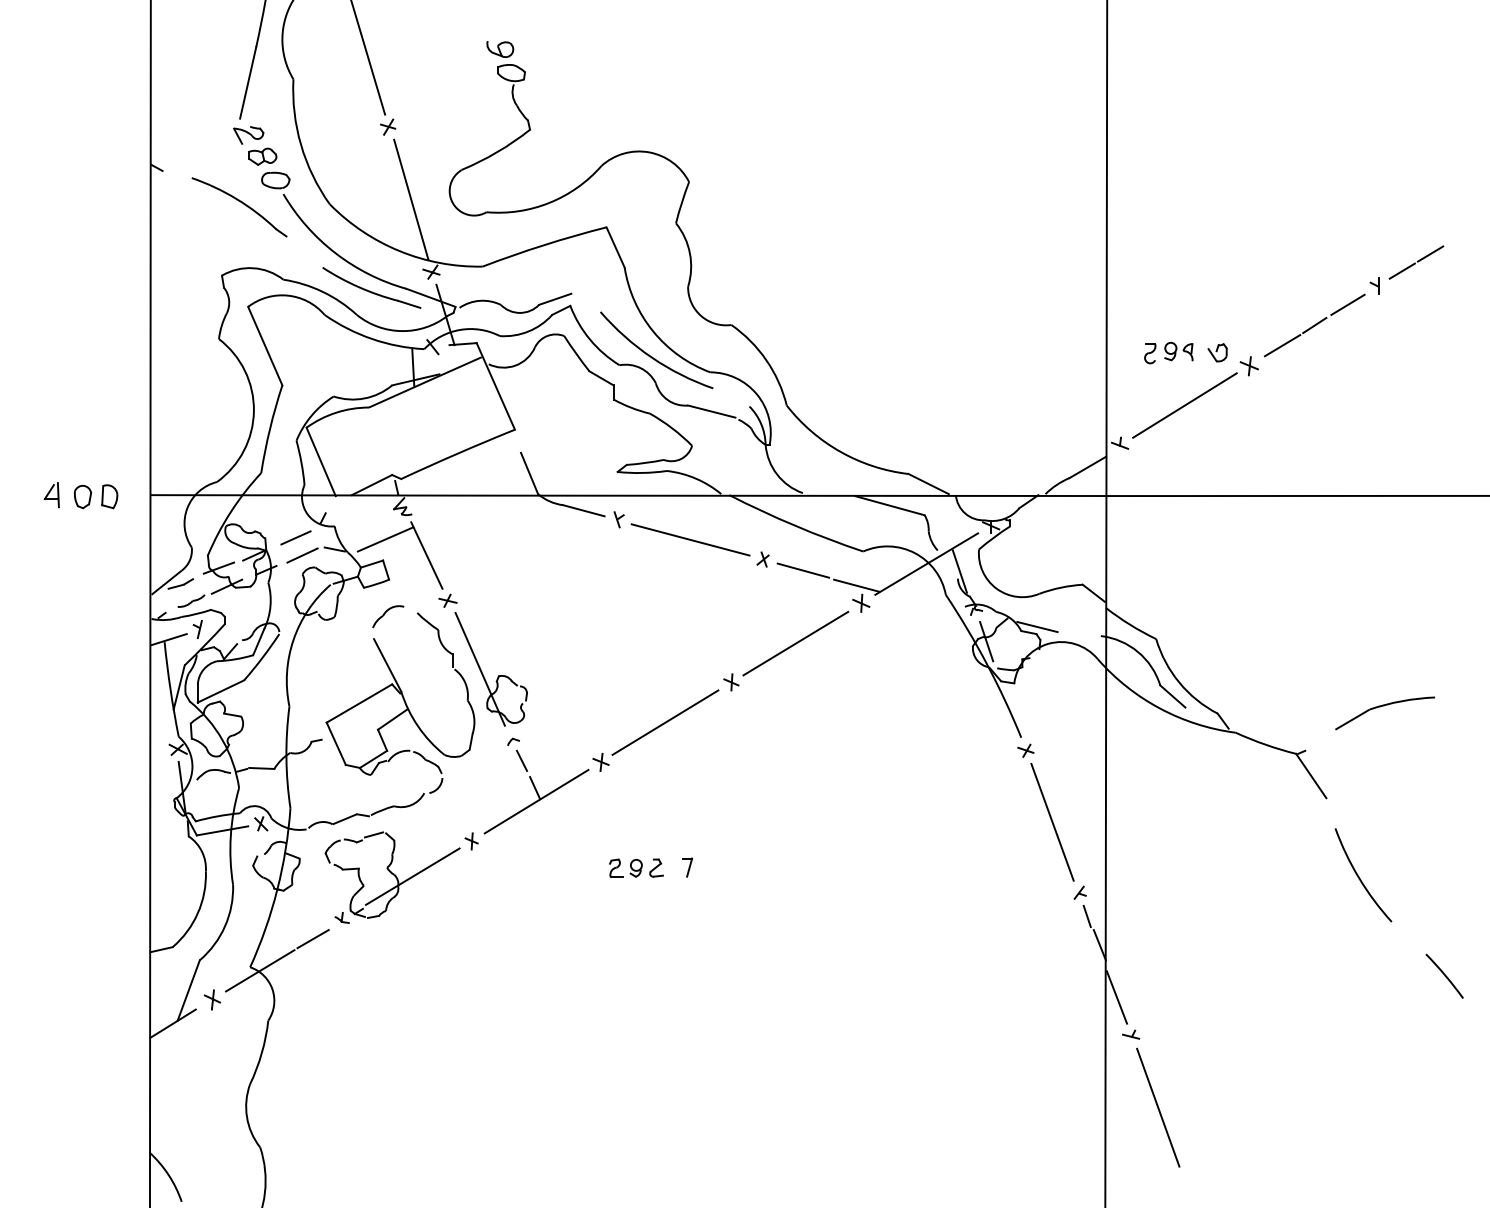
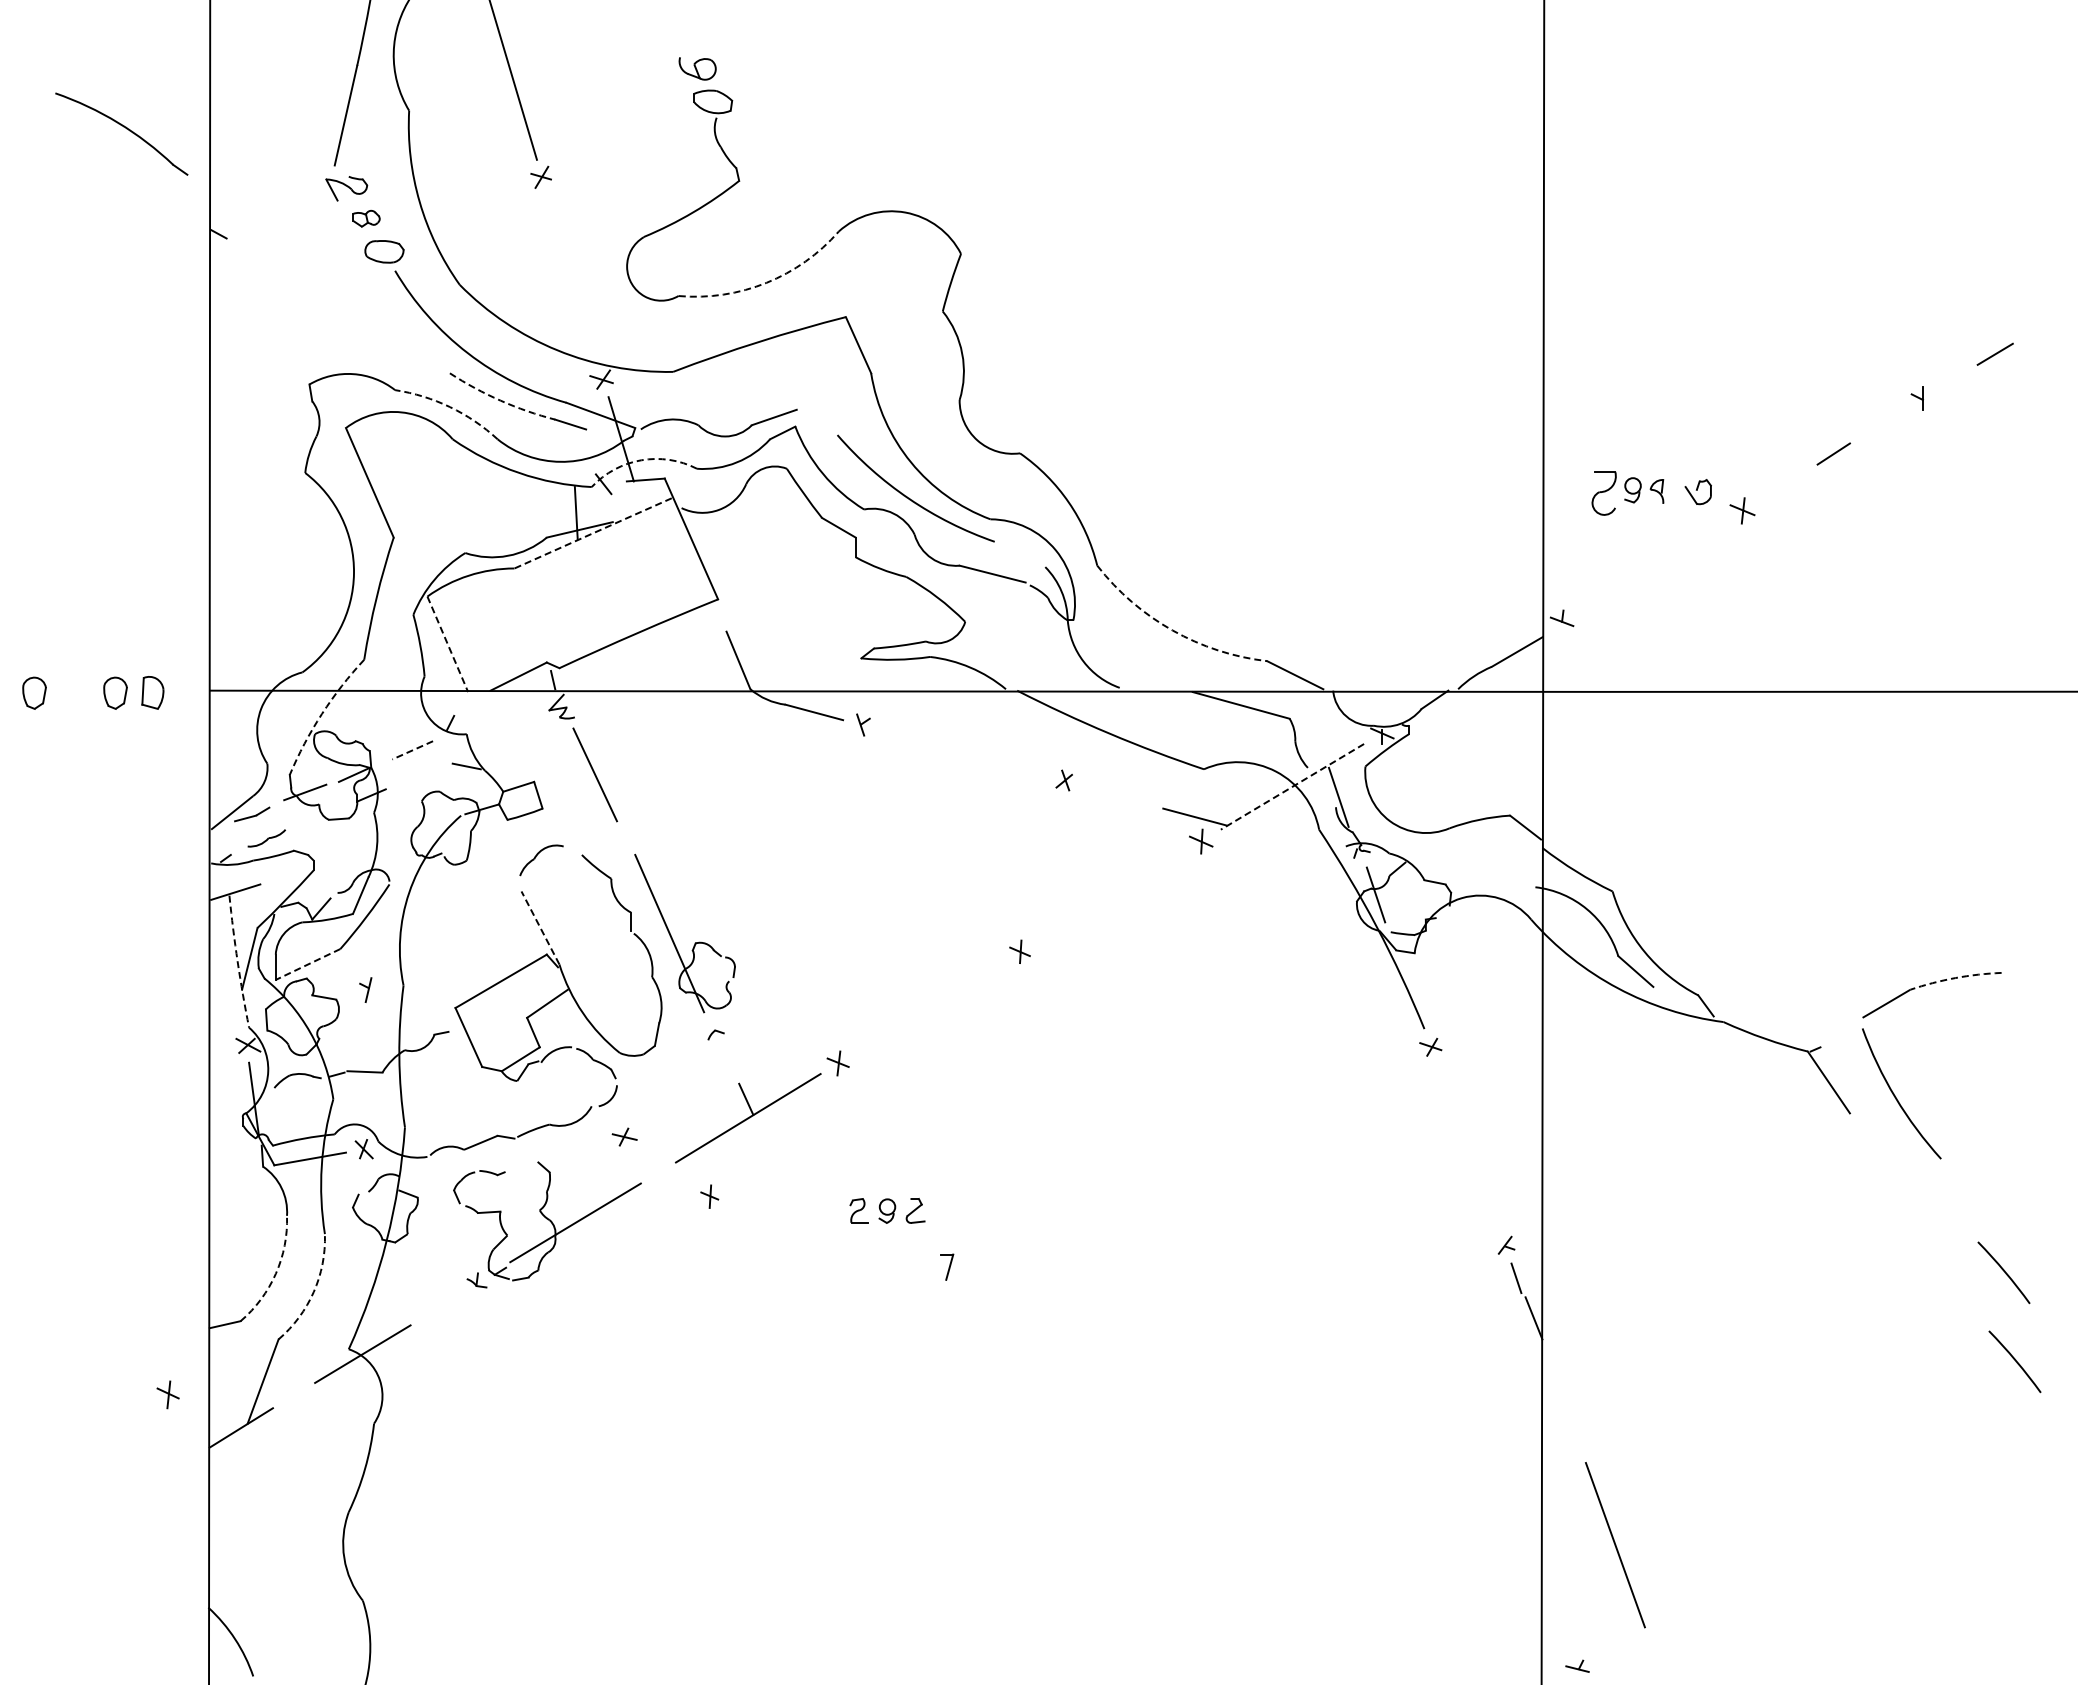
part: (262, 156) -> (366, 218), size x0.7
line: (411, 199) -> (573, 278), removed
part: (240, 202) -> (123, 127), moved
arc: (549, 202) -> (766, 282), solid -> dashed
line: (1402, 270) -> (1955, 377), removed
arc: (358, 287) -> (500, 400), solid -> dashed
arc: (323, 292) -> (450, 407), solid -> dashed
line: (1347, 305) -> (1879, 425), removed
arc: (460, 330) -> (641, 460), solid -> dashed
line: (1282, 345) -> (1788, 481), removed
part: (1150, 353) -> (1604, 493), size x1.6
arc: (425, 382) -> (593, 533), solid -> dashed
line: (1184, 405) -> (1652, 565), removed
arc: (840, 452) -> (1172, 630), solid -> dashed
line: (320, 462) -> (447, 644), solid -> dashed
part: (51, 495) -> (71, 690), removed
part: (24, 496) -> (34, 692), added
arc: (230, 512) -> (321, 714), solid -> dashed
line: (295, 538) -> (412, 750), solid -> dashed
line: (385, 539) -> (537, 752), removed
line: (690, 539) -> (963, 752), removed
line: (302, 555) -> (421, 774), removed
line: (926, 564) -> (1292, 787), solid -> dashed
line: (803, 570) -> (1120, 795), removed
line: (227, 586) -> (316, 818), removed
part: (447, 600) -> (624, 1136), moved
line: (1037, 626) -> (1446, 874), removed
part: (197, 629) -> (365, 989), moved
line: (795, 643) -> (1109, 897), removed
line: (387, 664) -> (540, 927), solid -> dashed
arc: (170, 689) -> (237, 961), solid -> dashed
line: (221, 691) -> (308, 964), solid -> dashed
arc: (1402, 701) -> (1955, 978), solid -> dashed
line: (665, 722) -> (927, 1007), removed
line: (521, 761) -> (727, 1061), removed
line: (1052, 821) -> (1467, 1146), removed
line: (374, 834) -> (521, 1164), removed
part: (471, 841) -> (709, 1196), moved
part: (688, 867) -> (947, 1266), moved
arc: (1359, 876) -> (1895, 1095), moved
arc: (1436, 911) -> (2003, 1271), added
arc: (197, 912) -> (275, 1273), solid -> dashed
arc: (224, 926) -> (313, 1292), solid -> dashed
line: (313, 938) -> (436, 1309), removed
line: (1116, 996) -> (1557, 1390), removed
part: (211, 999) -> (167, 1394), moved
part: (1131, 1034) -> (1577, 1665), moved

